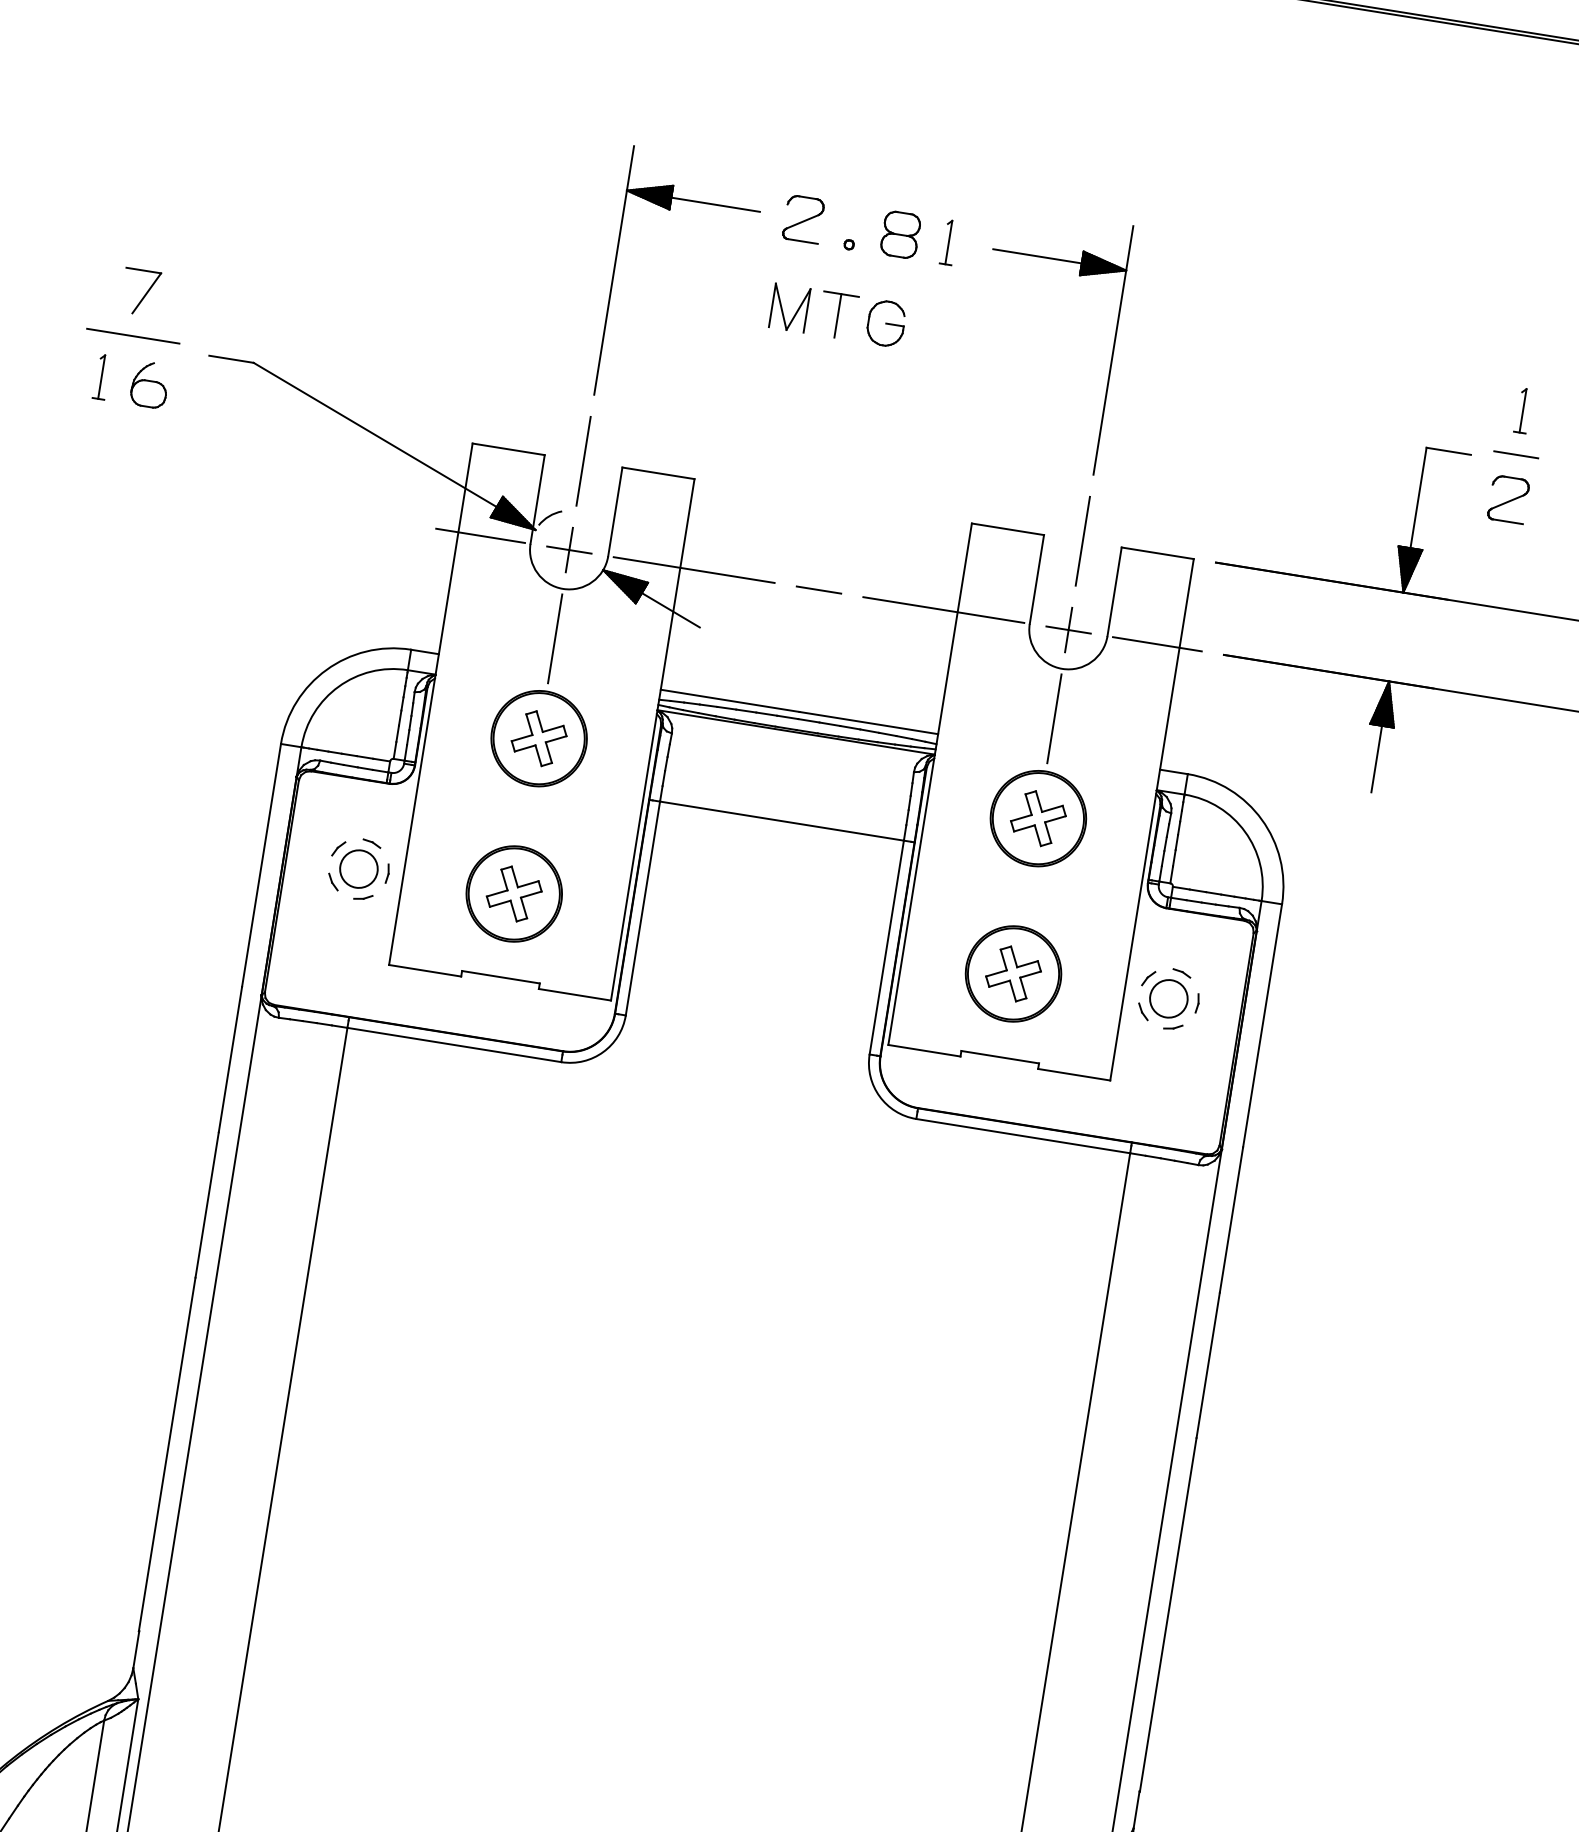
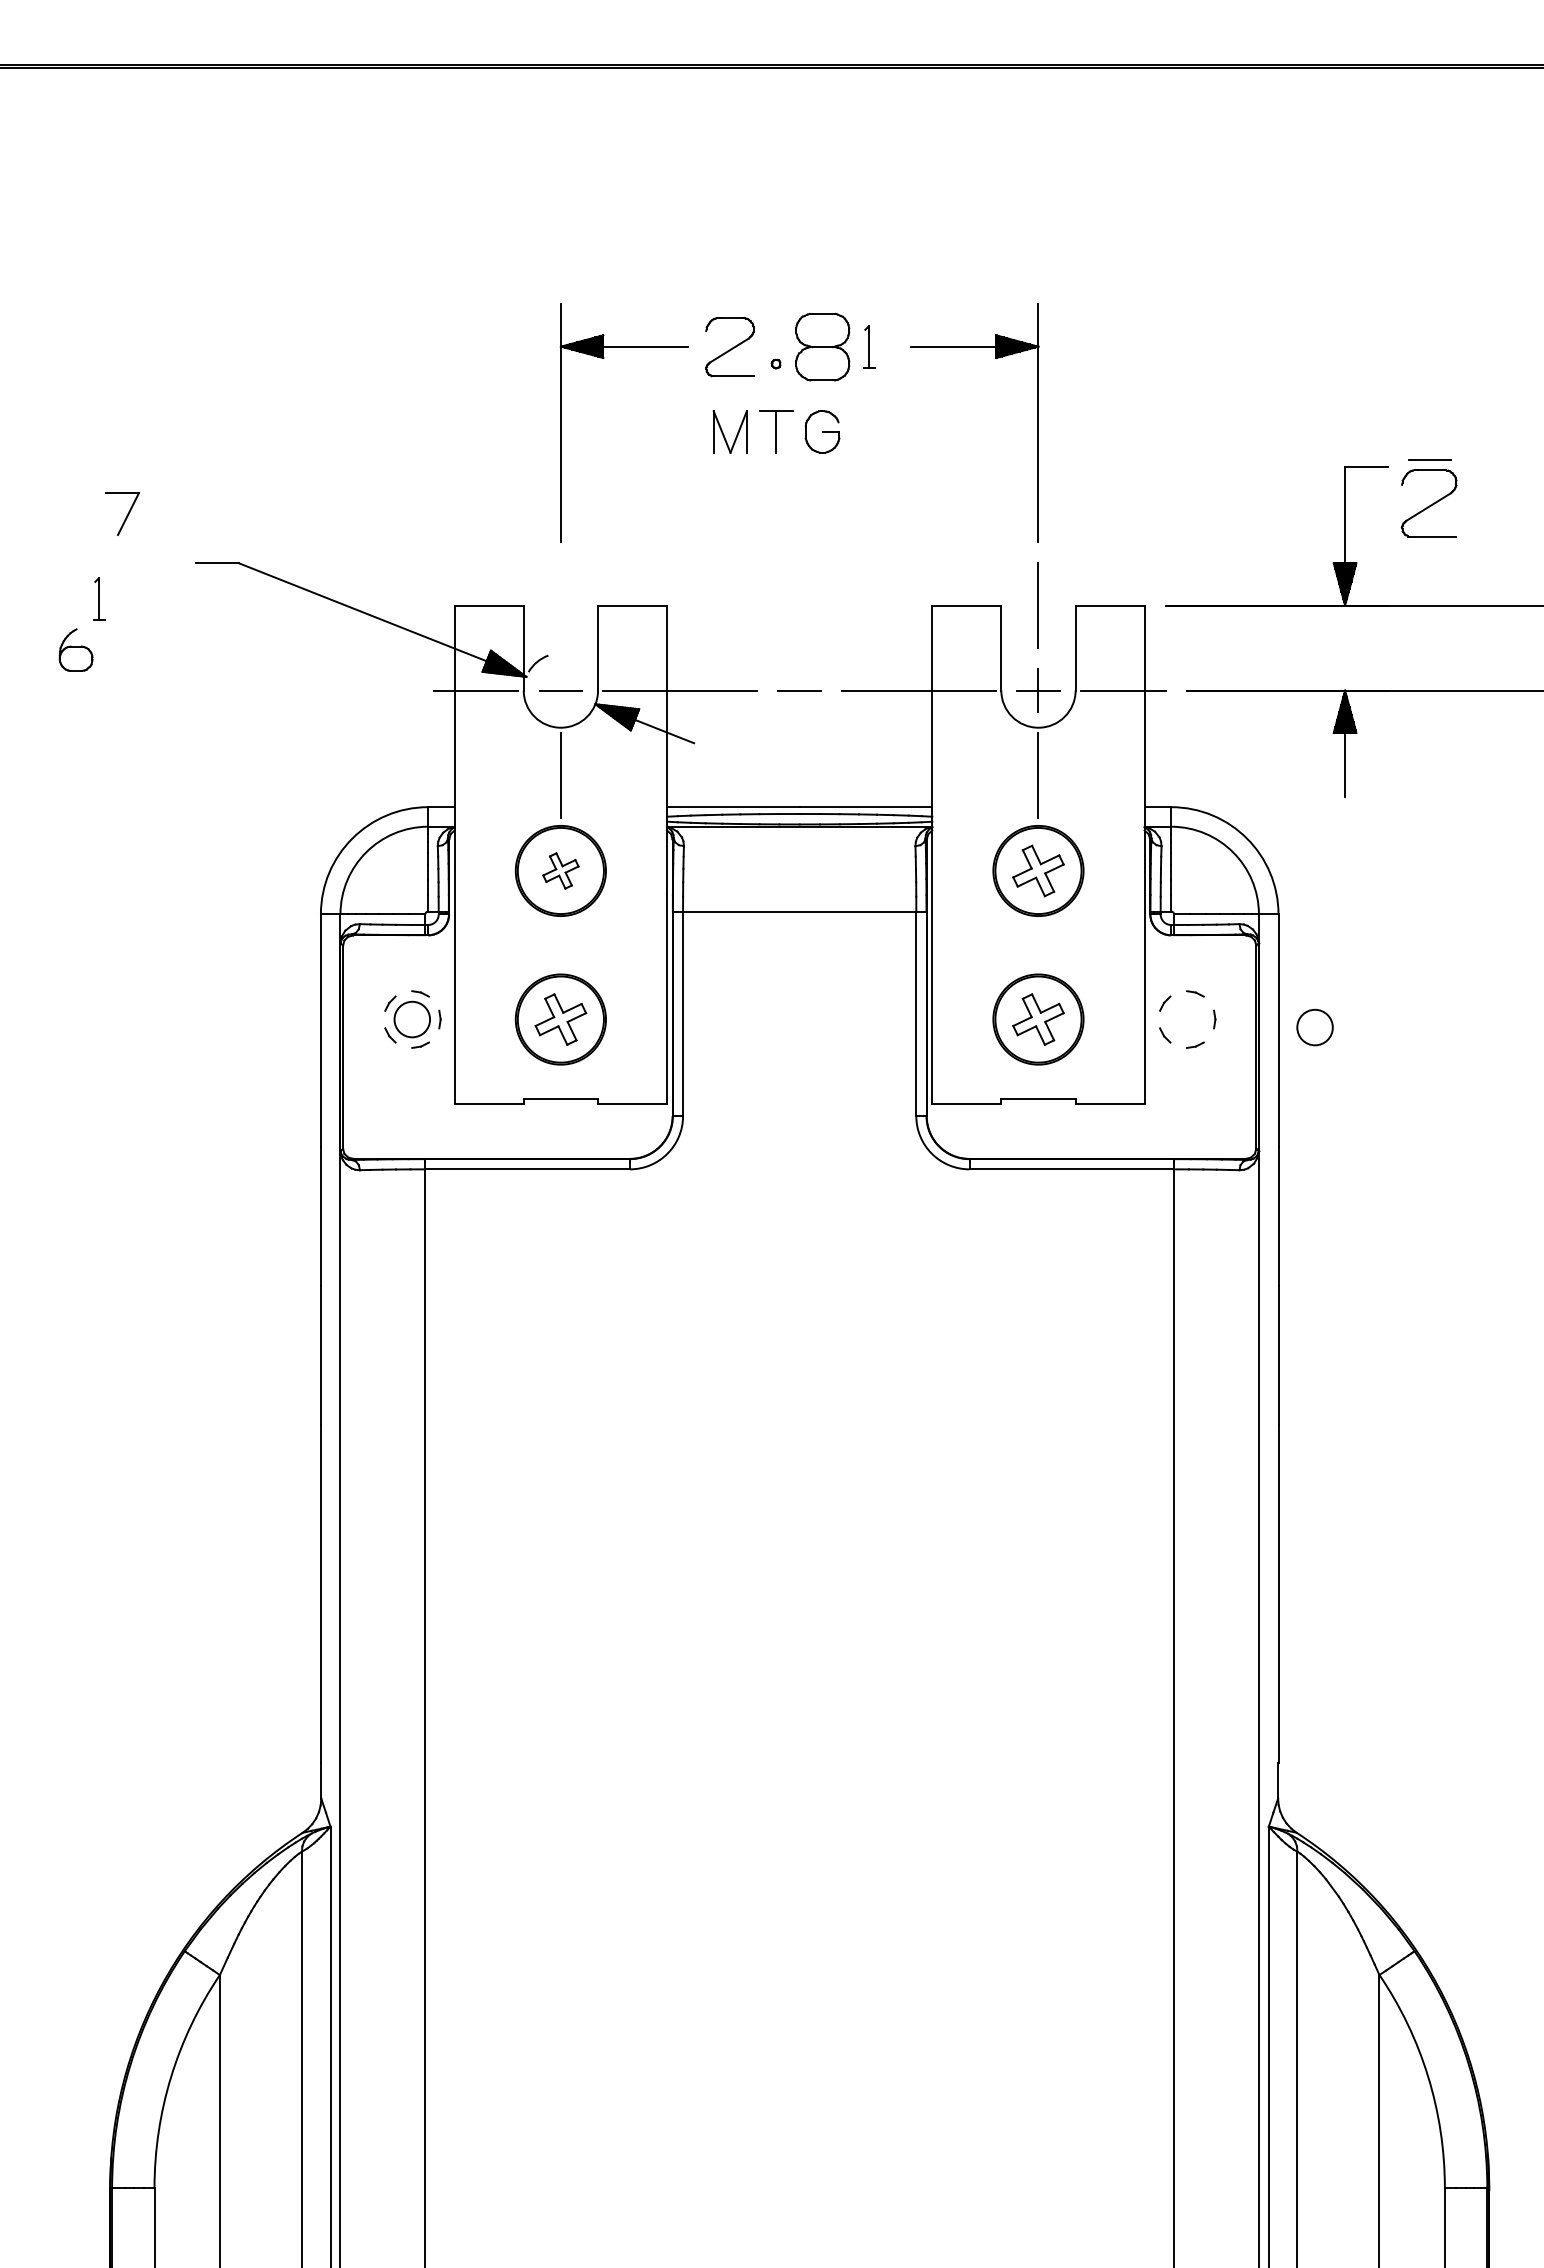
part: (803, 218) -> (729, 346), size x1.4
part: (900, 234) -> (822, 346), size x1.6
line: (133, 336) -> (122, 556), removed
part: (149, 384) -> (75, 649), moved
part: (1523, 410) -> (1429, 417), removed
line: (583, 461) -> (560, 605), removed
part: (1508, 498) -> (1429, 502), size x1.6
line: (568, 549) -> (560, 690), removed
part: (538, 738) -> (560, 870), size x0.7
circle: (1168, 998) -> (1314, 1027), moved

